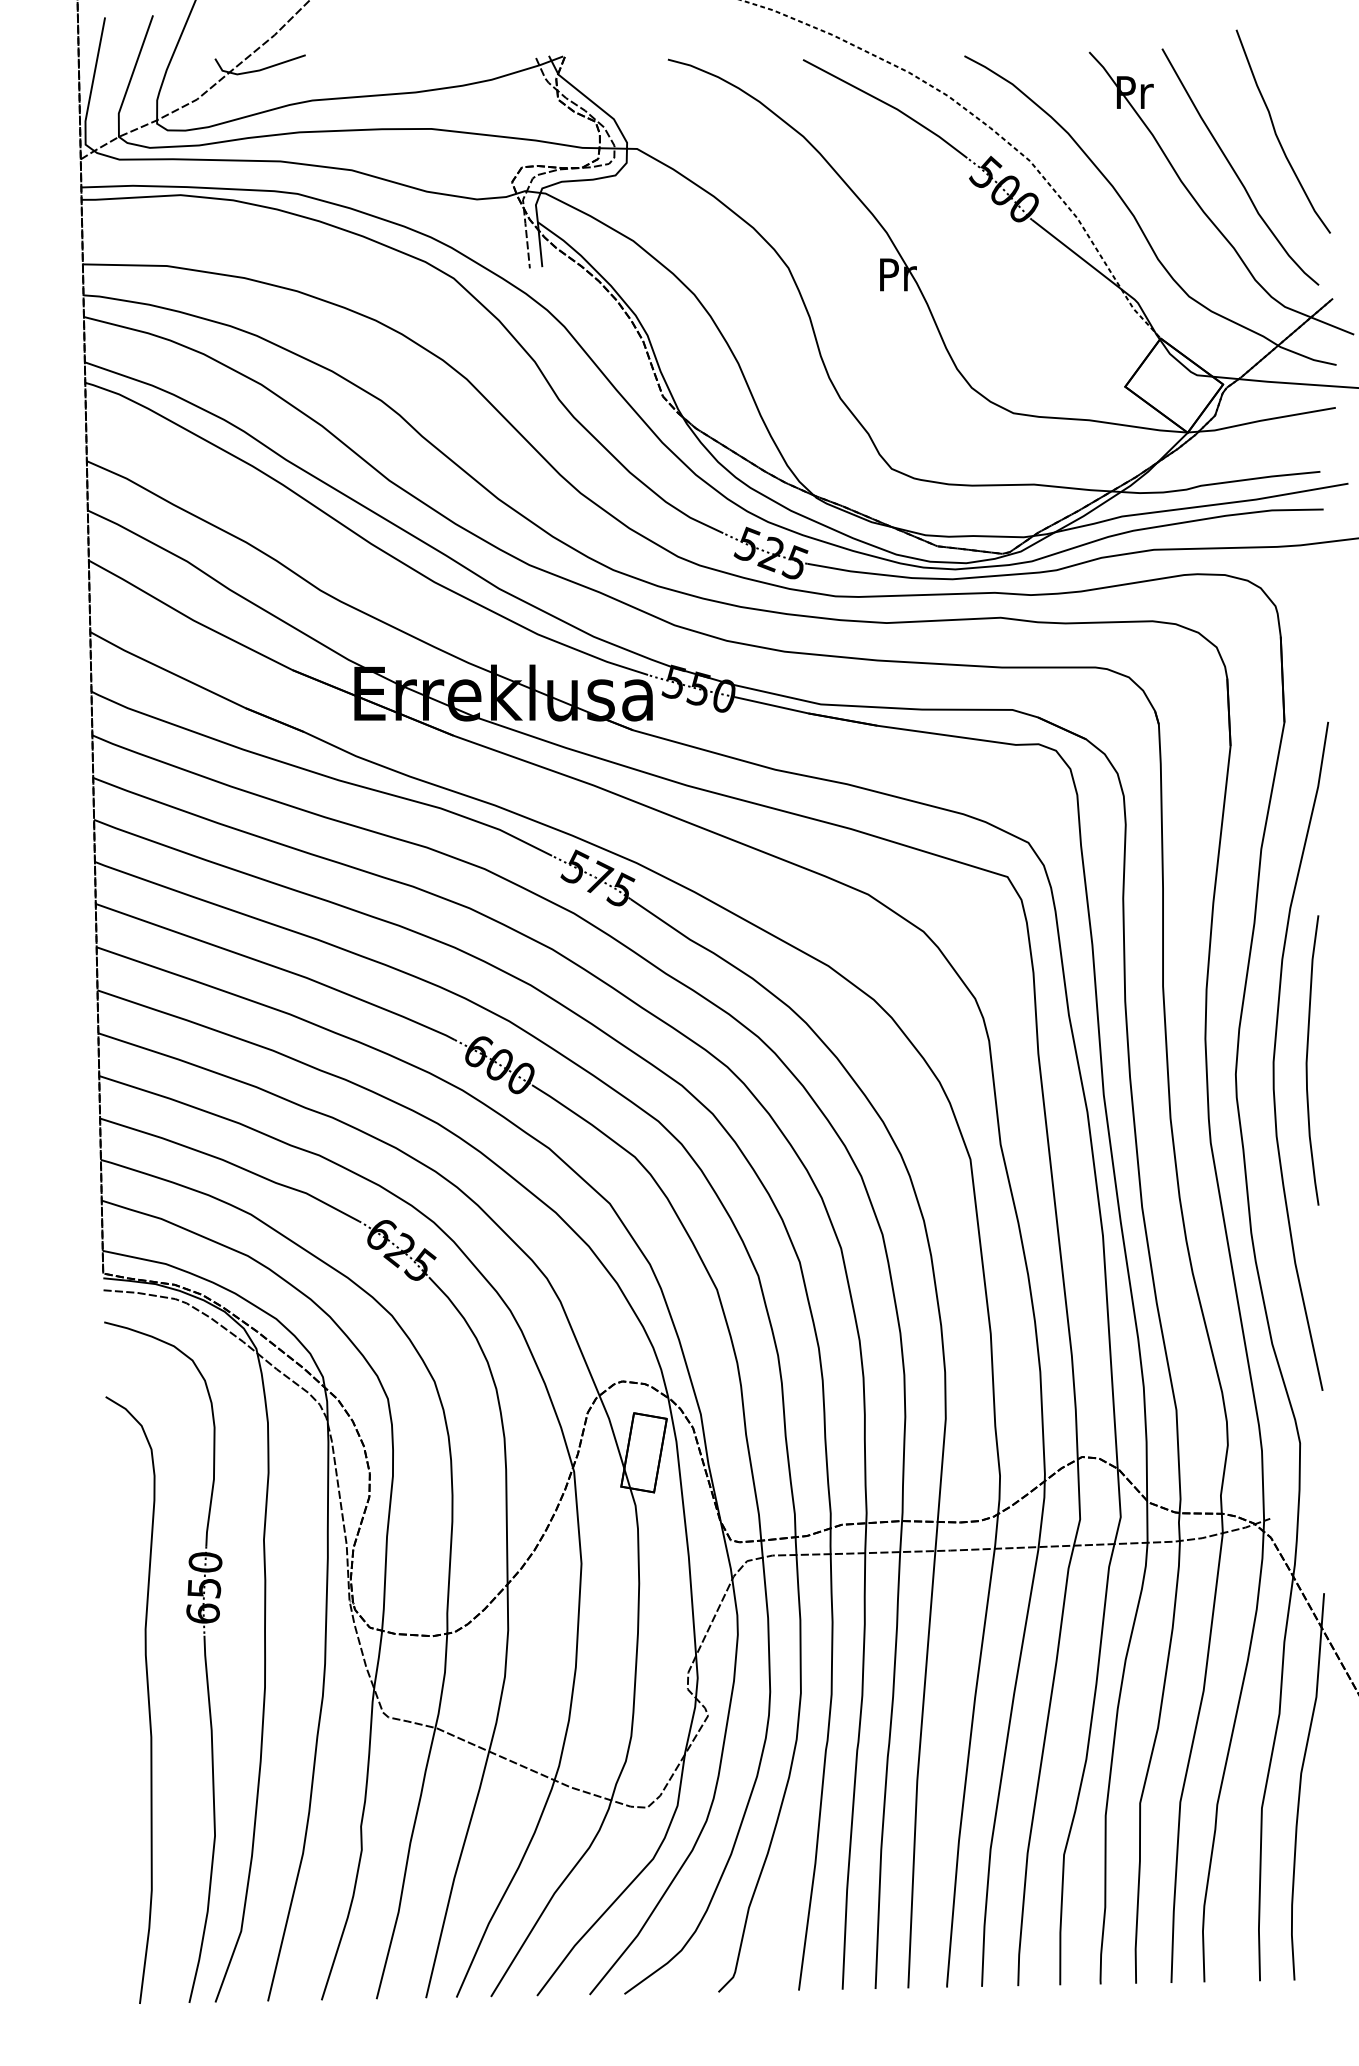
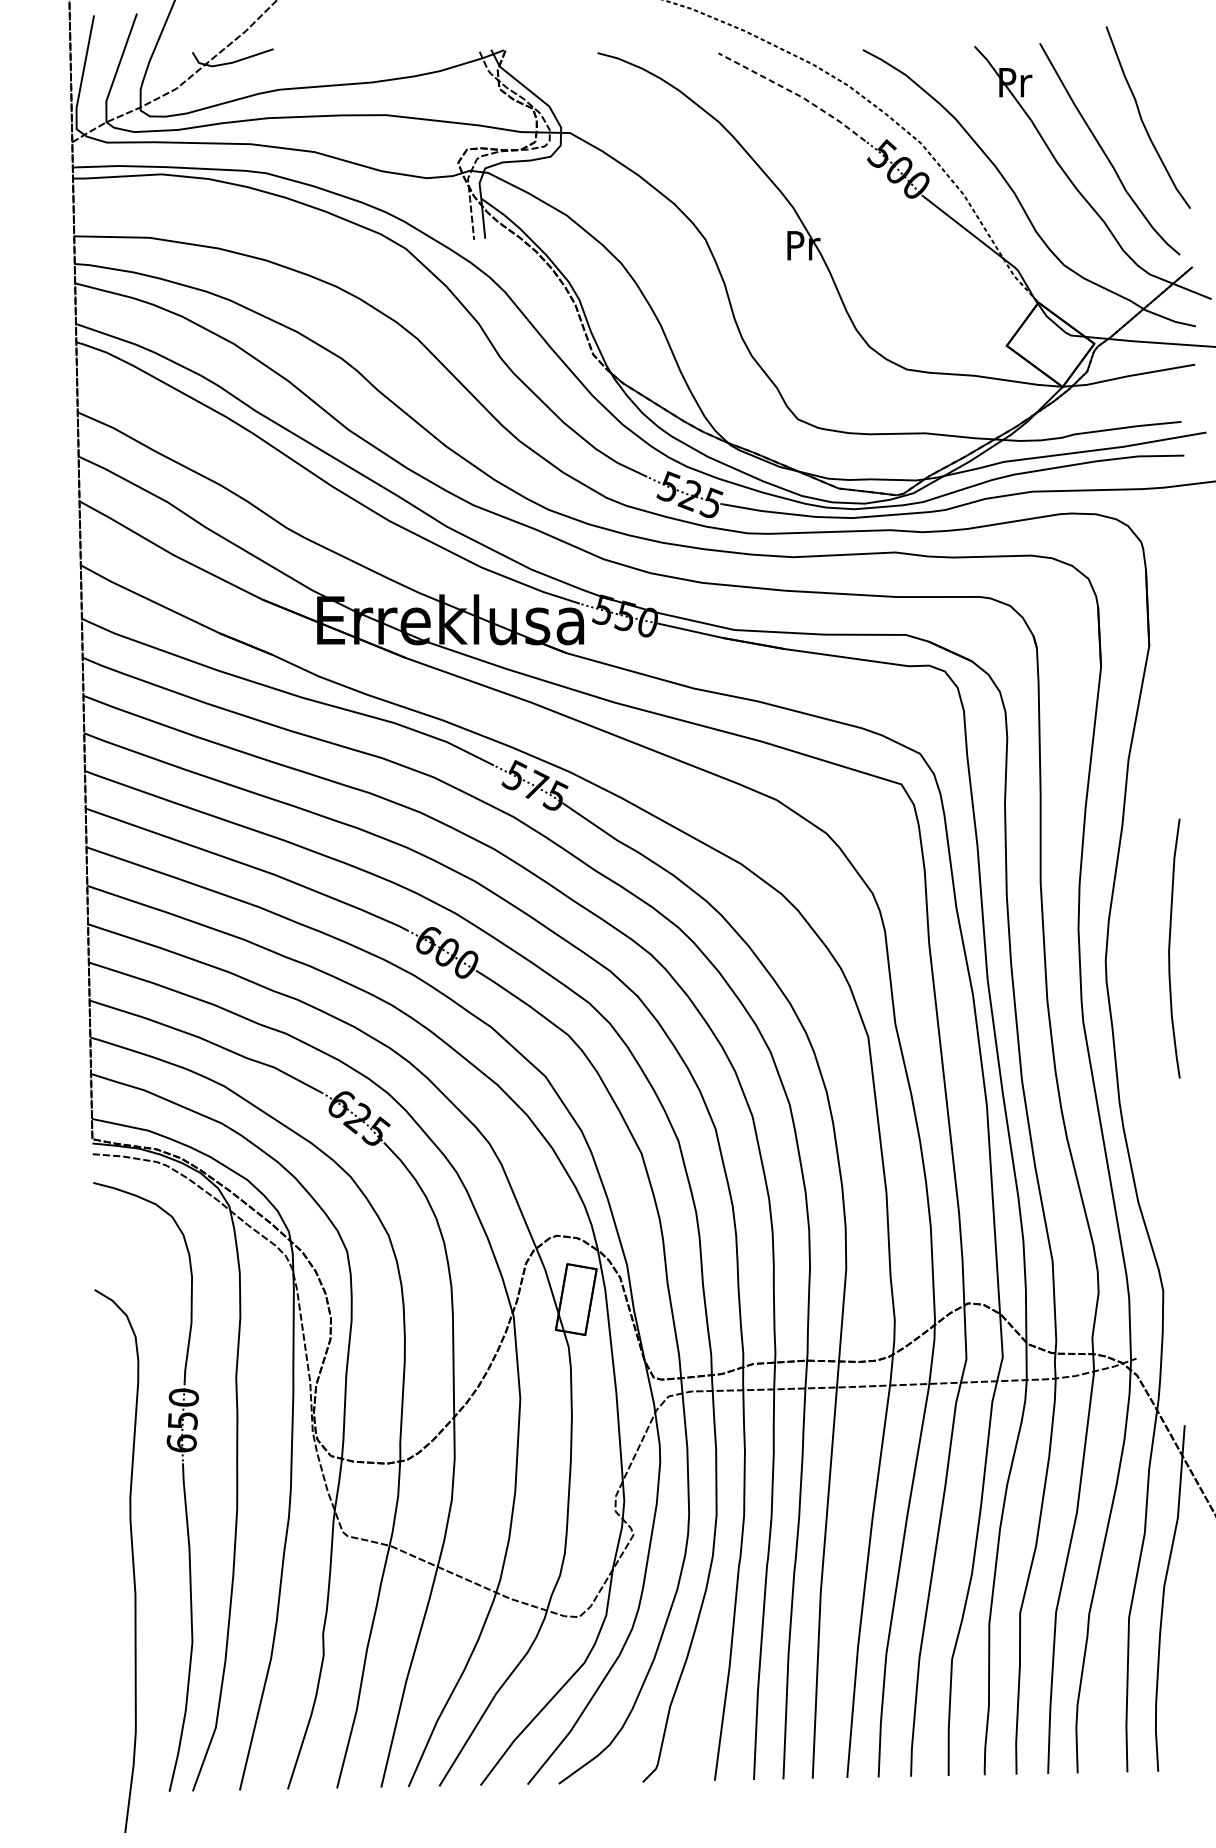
line: (888, 104) -> (794, 93), solid -> dashed
curve: (1275, 1055) -> (1141, 944), removed
curve: (147, 1699) -> (132, 1560), moved

